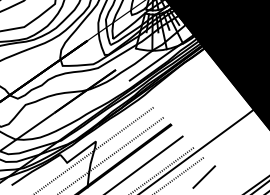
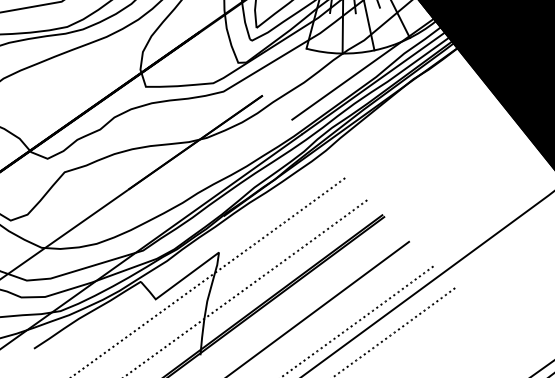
line: (204, 176) -> (456, 329), removed

